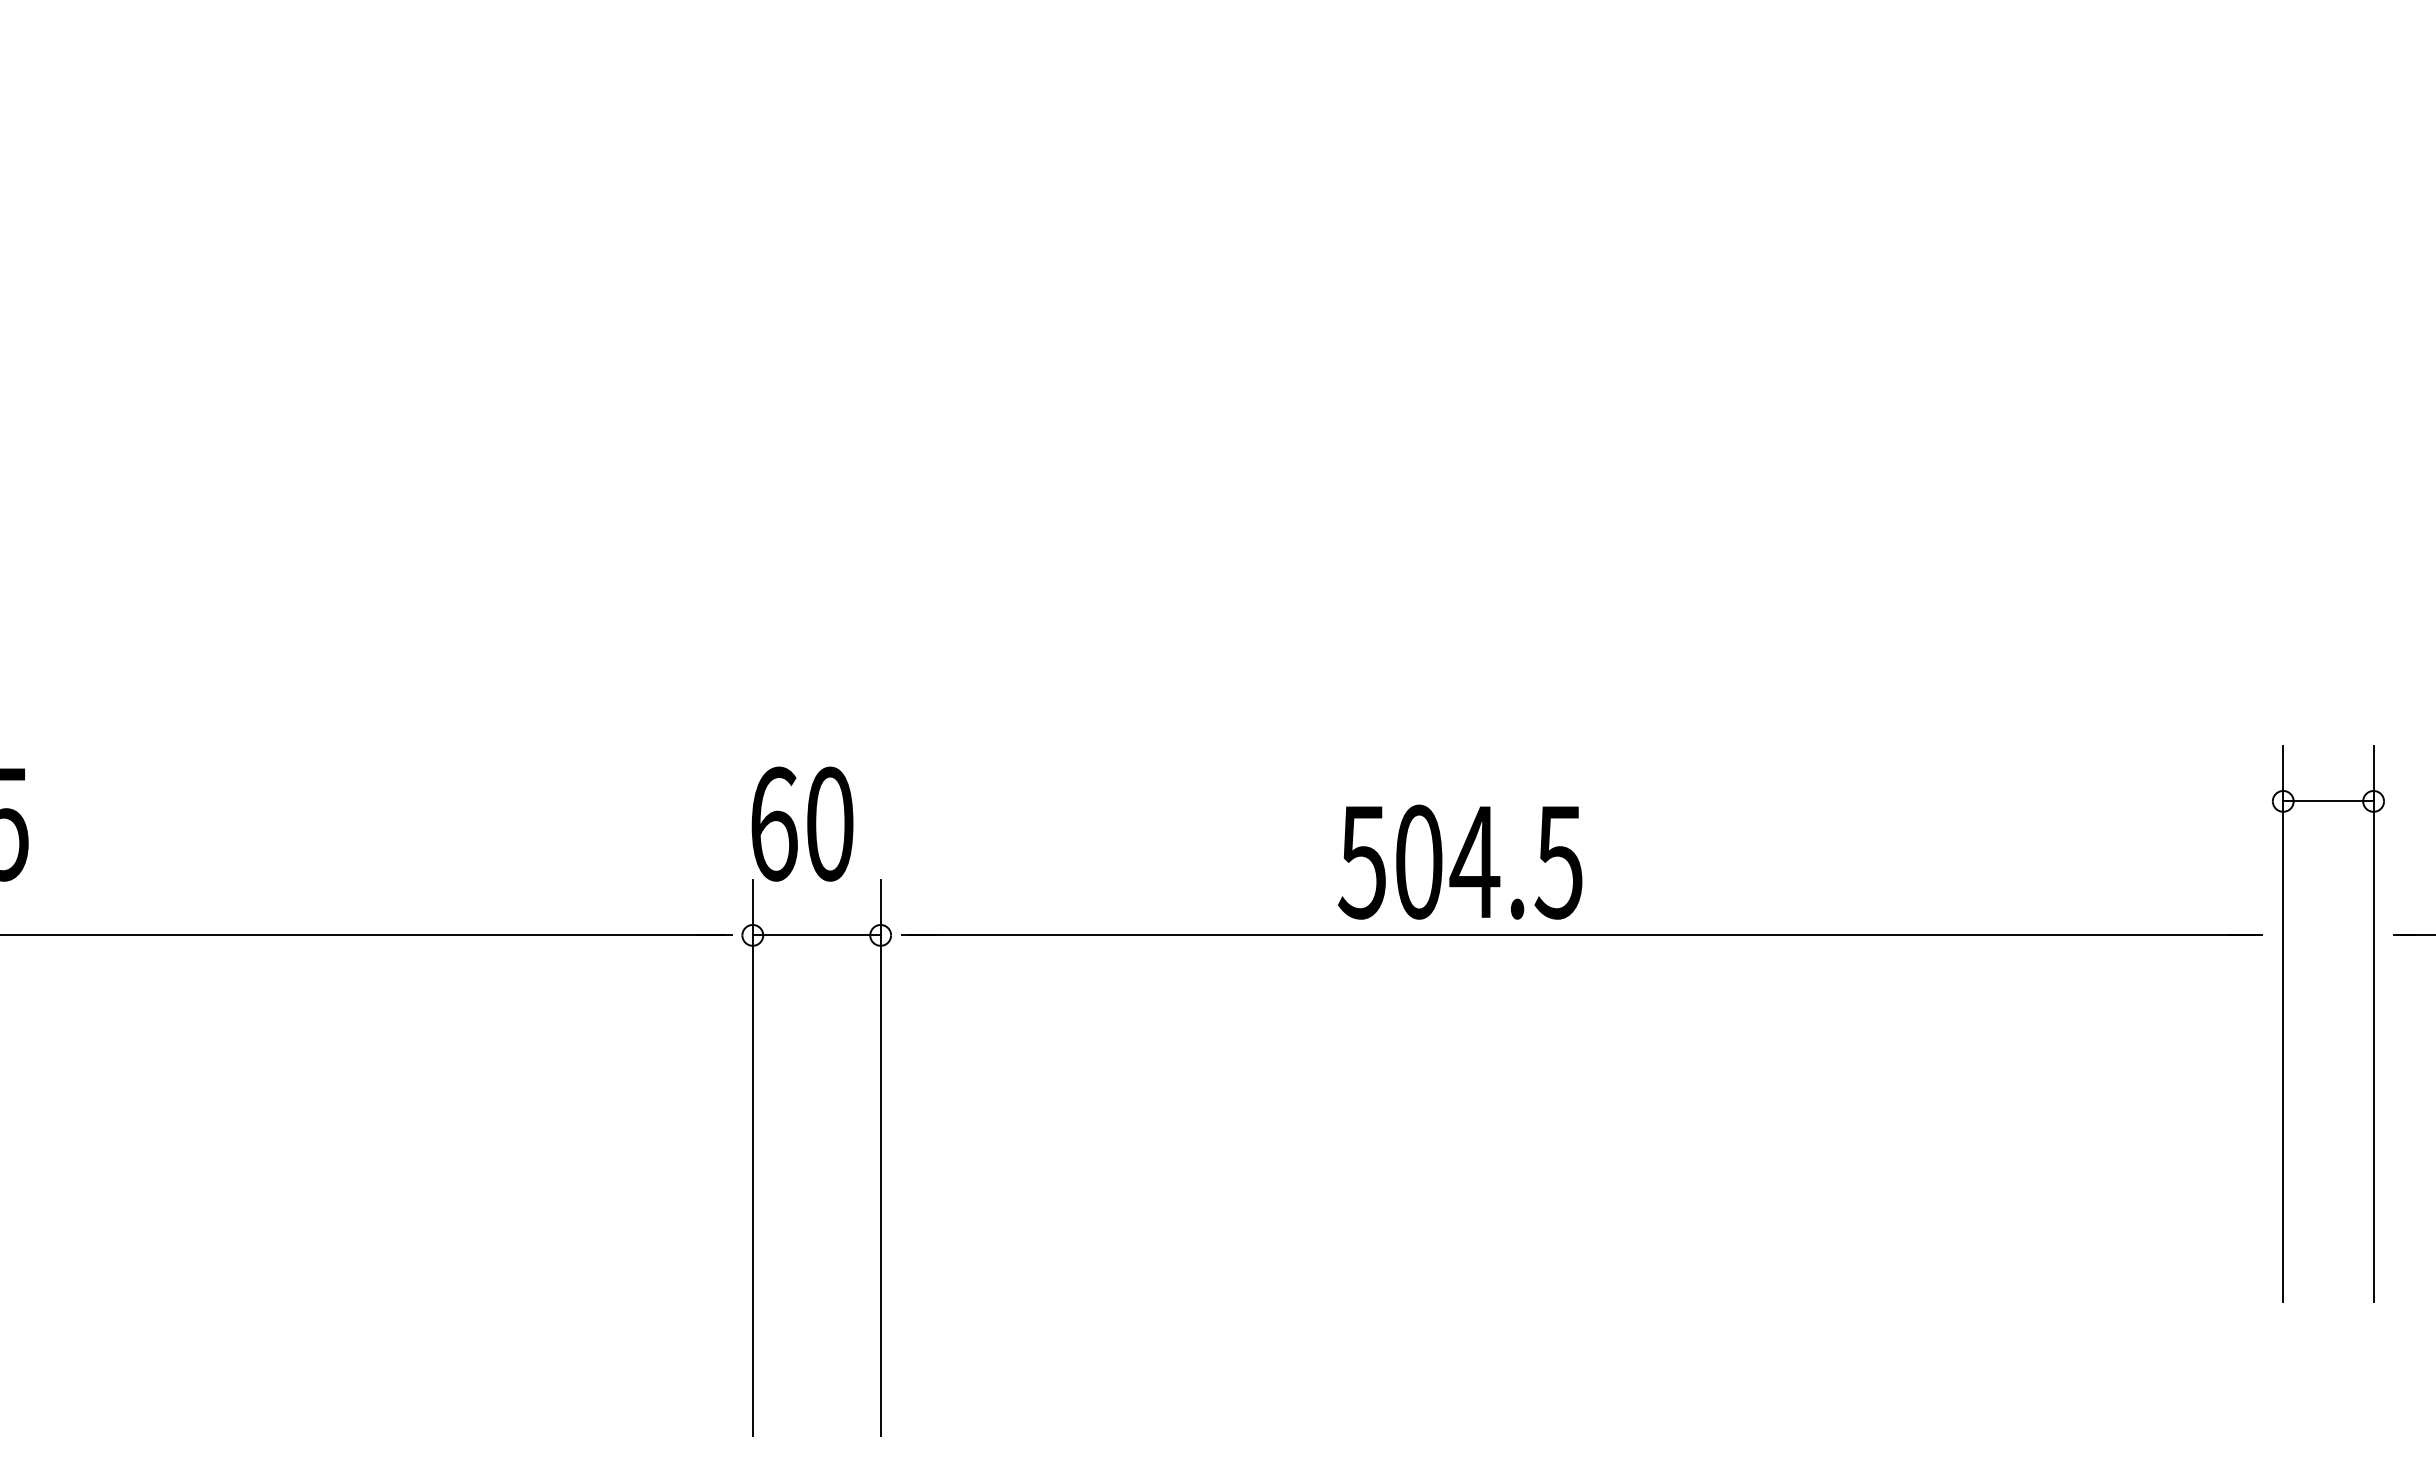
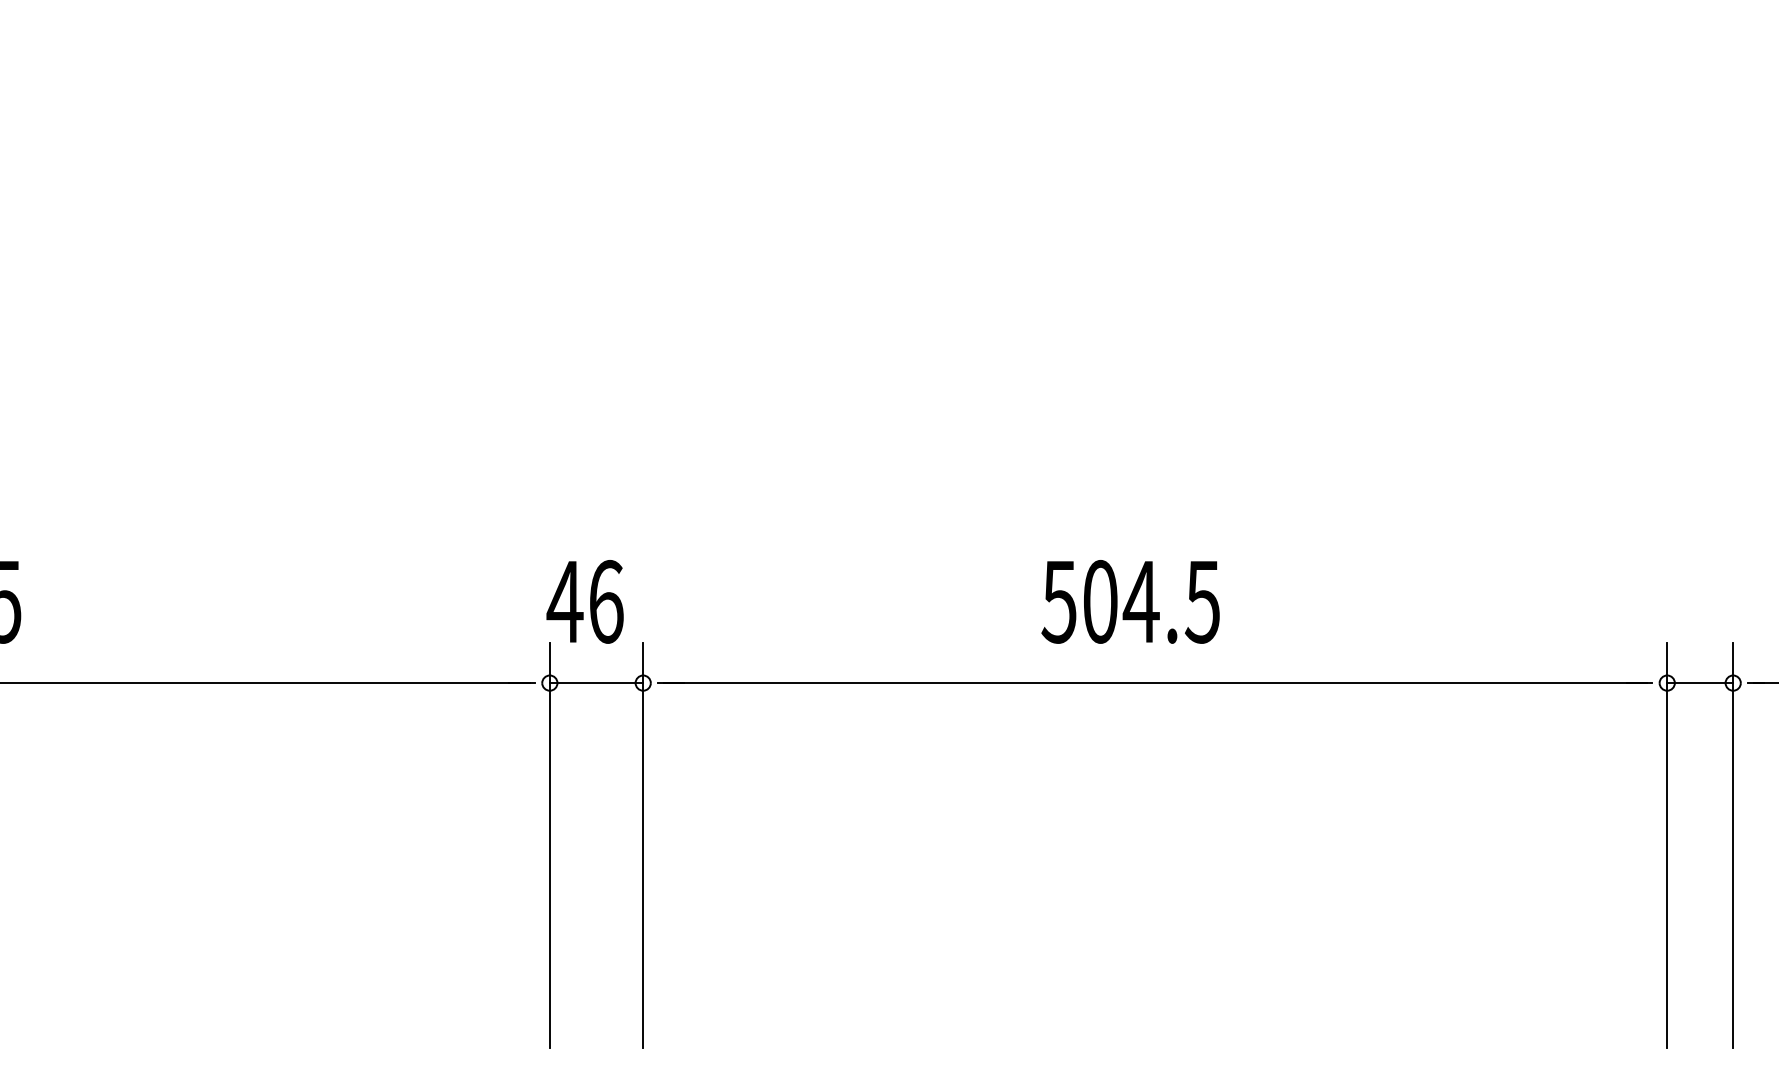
text: (800, 823) -> (584, 601), 60 -> 46
text: (1460, 861) -> (1130, 601), moved
part: (2283, 1023) -> (1667, 845), moved

